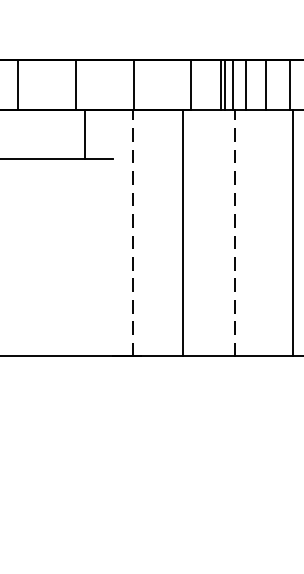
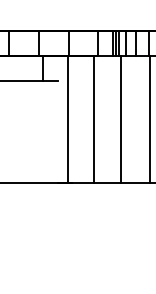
line: (133, 231) -> (68, 118), dashed -> solid
line: (234, 231) -> (120, 118), dashed -> solid

